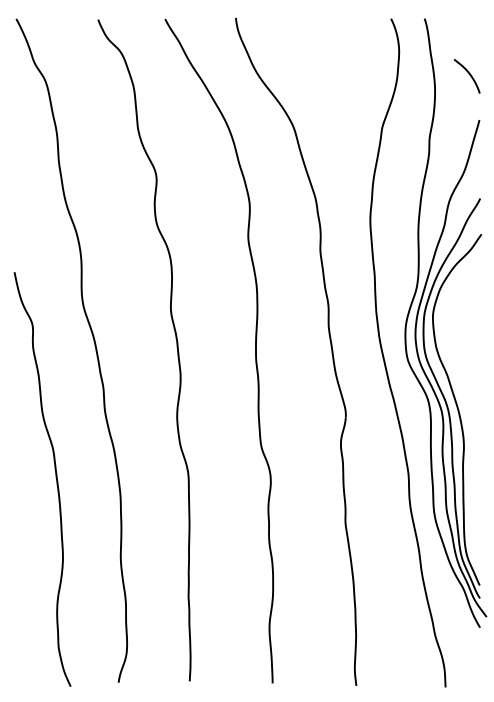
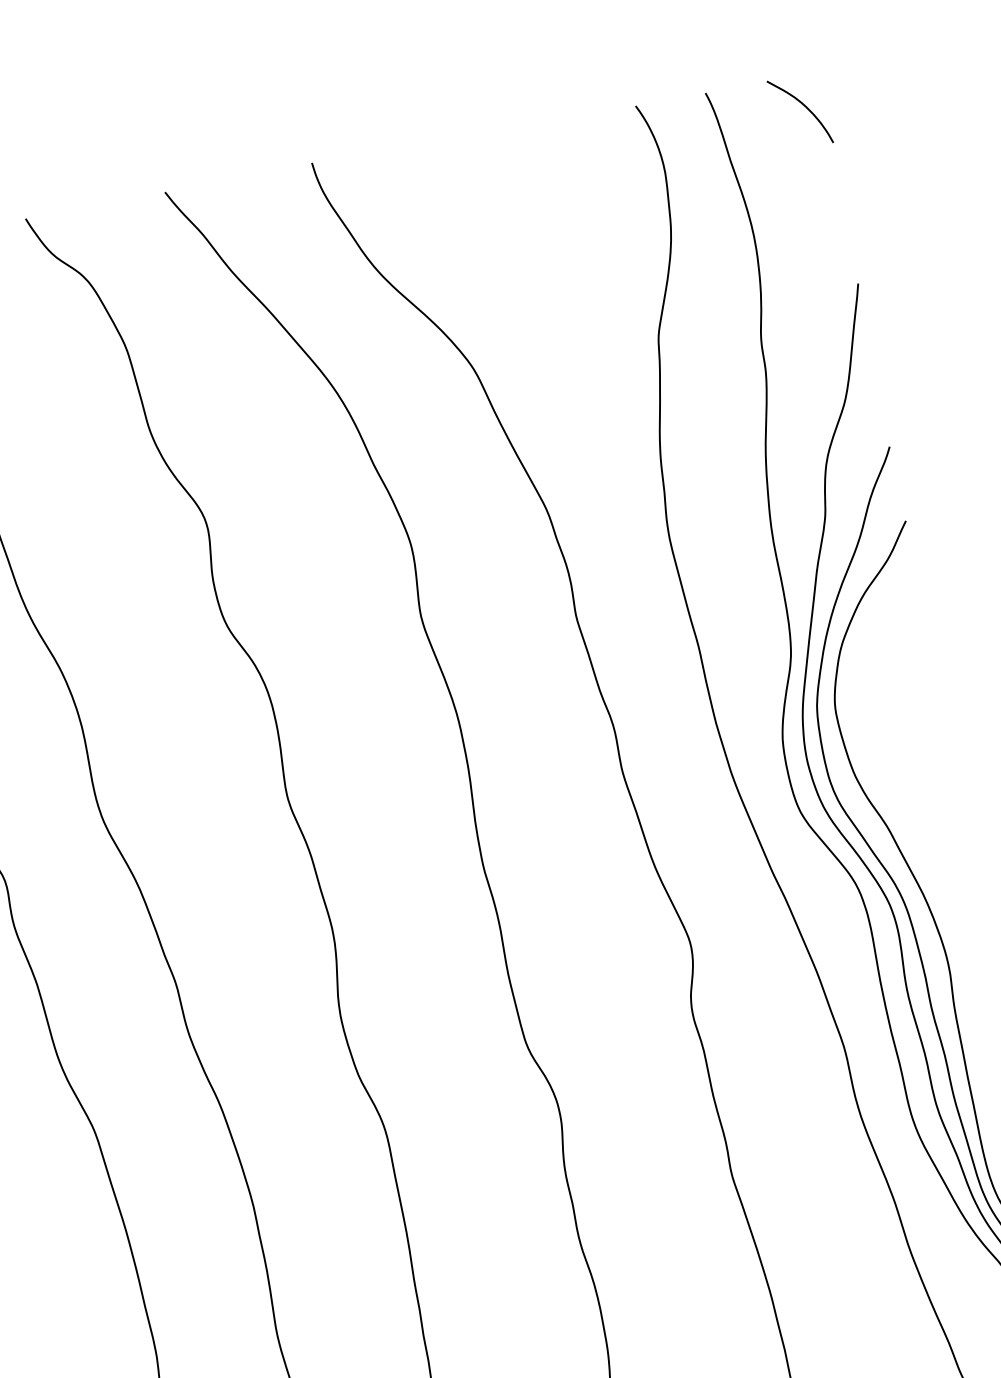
curve: (468, 74) -> (802, 107), moved

